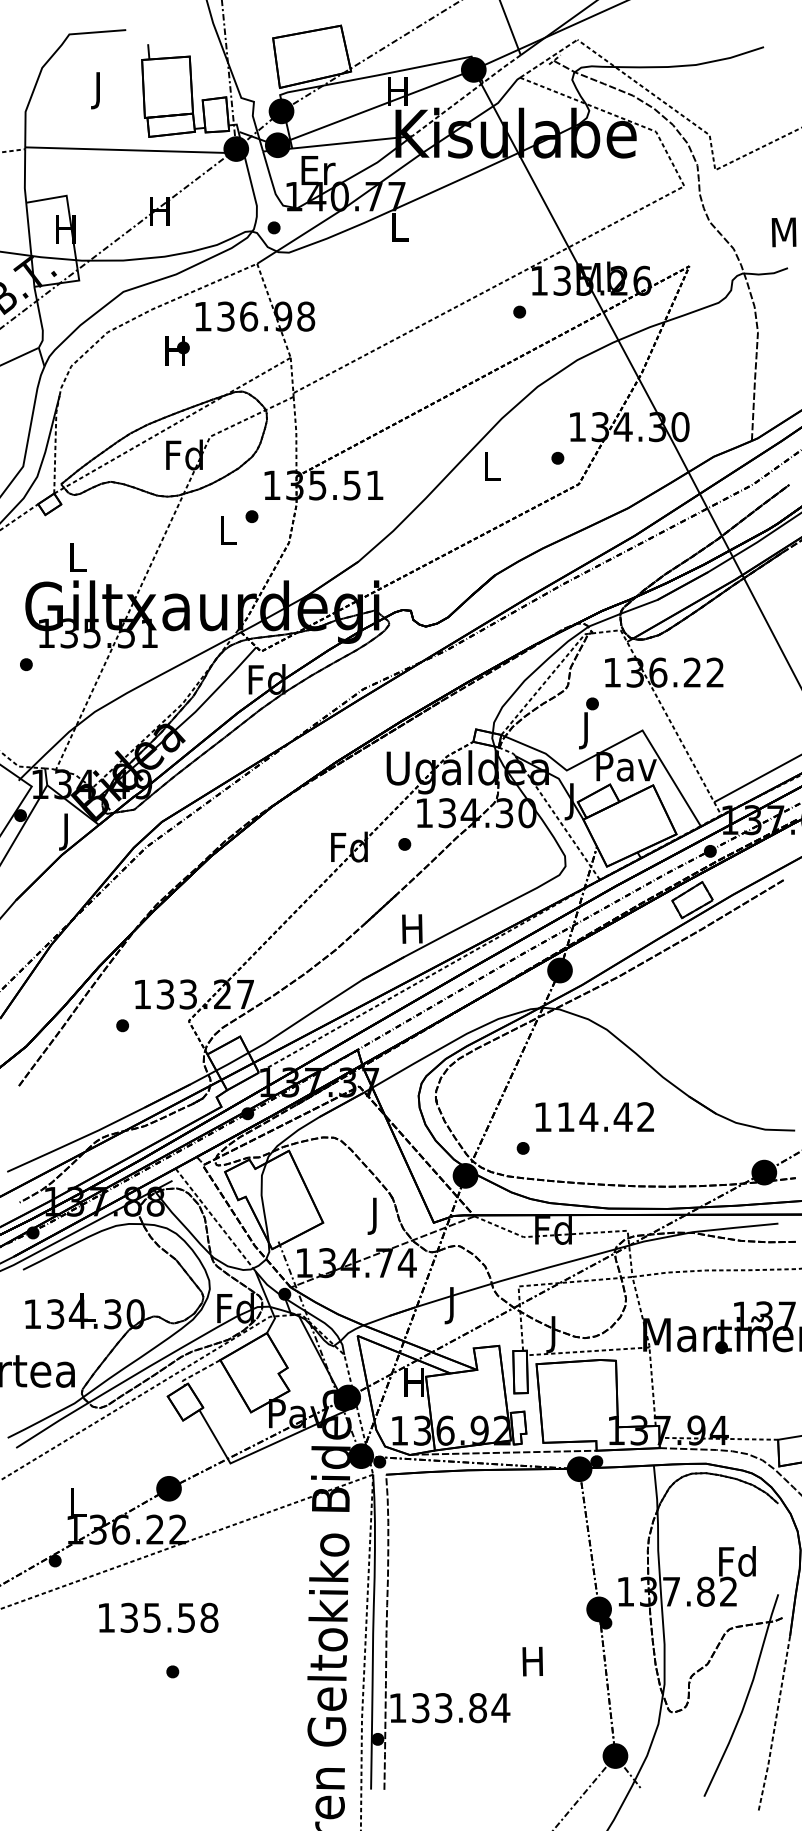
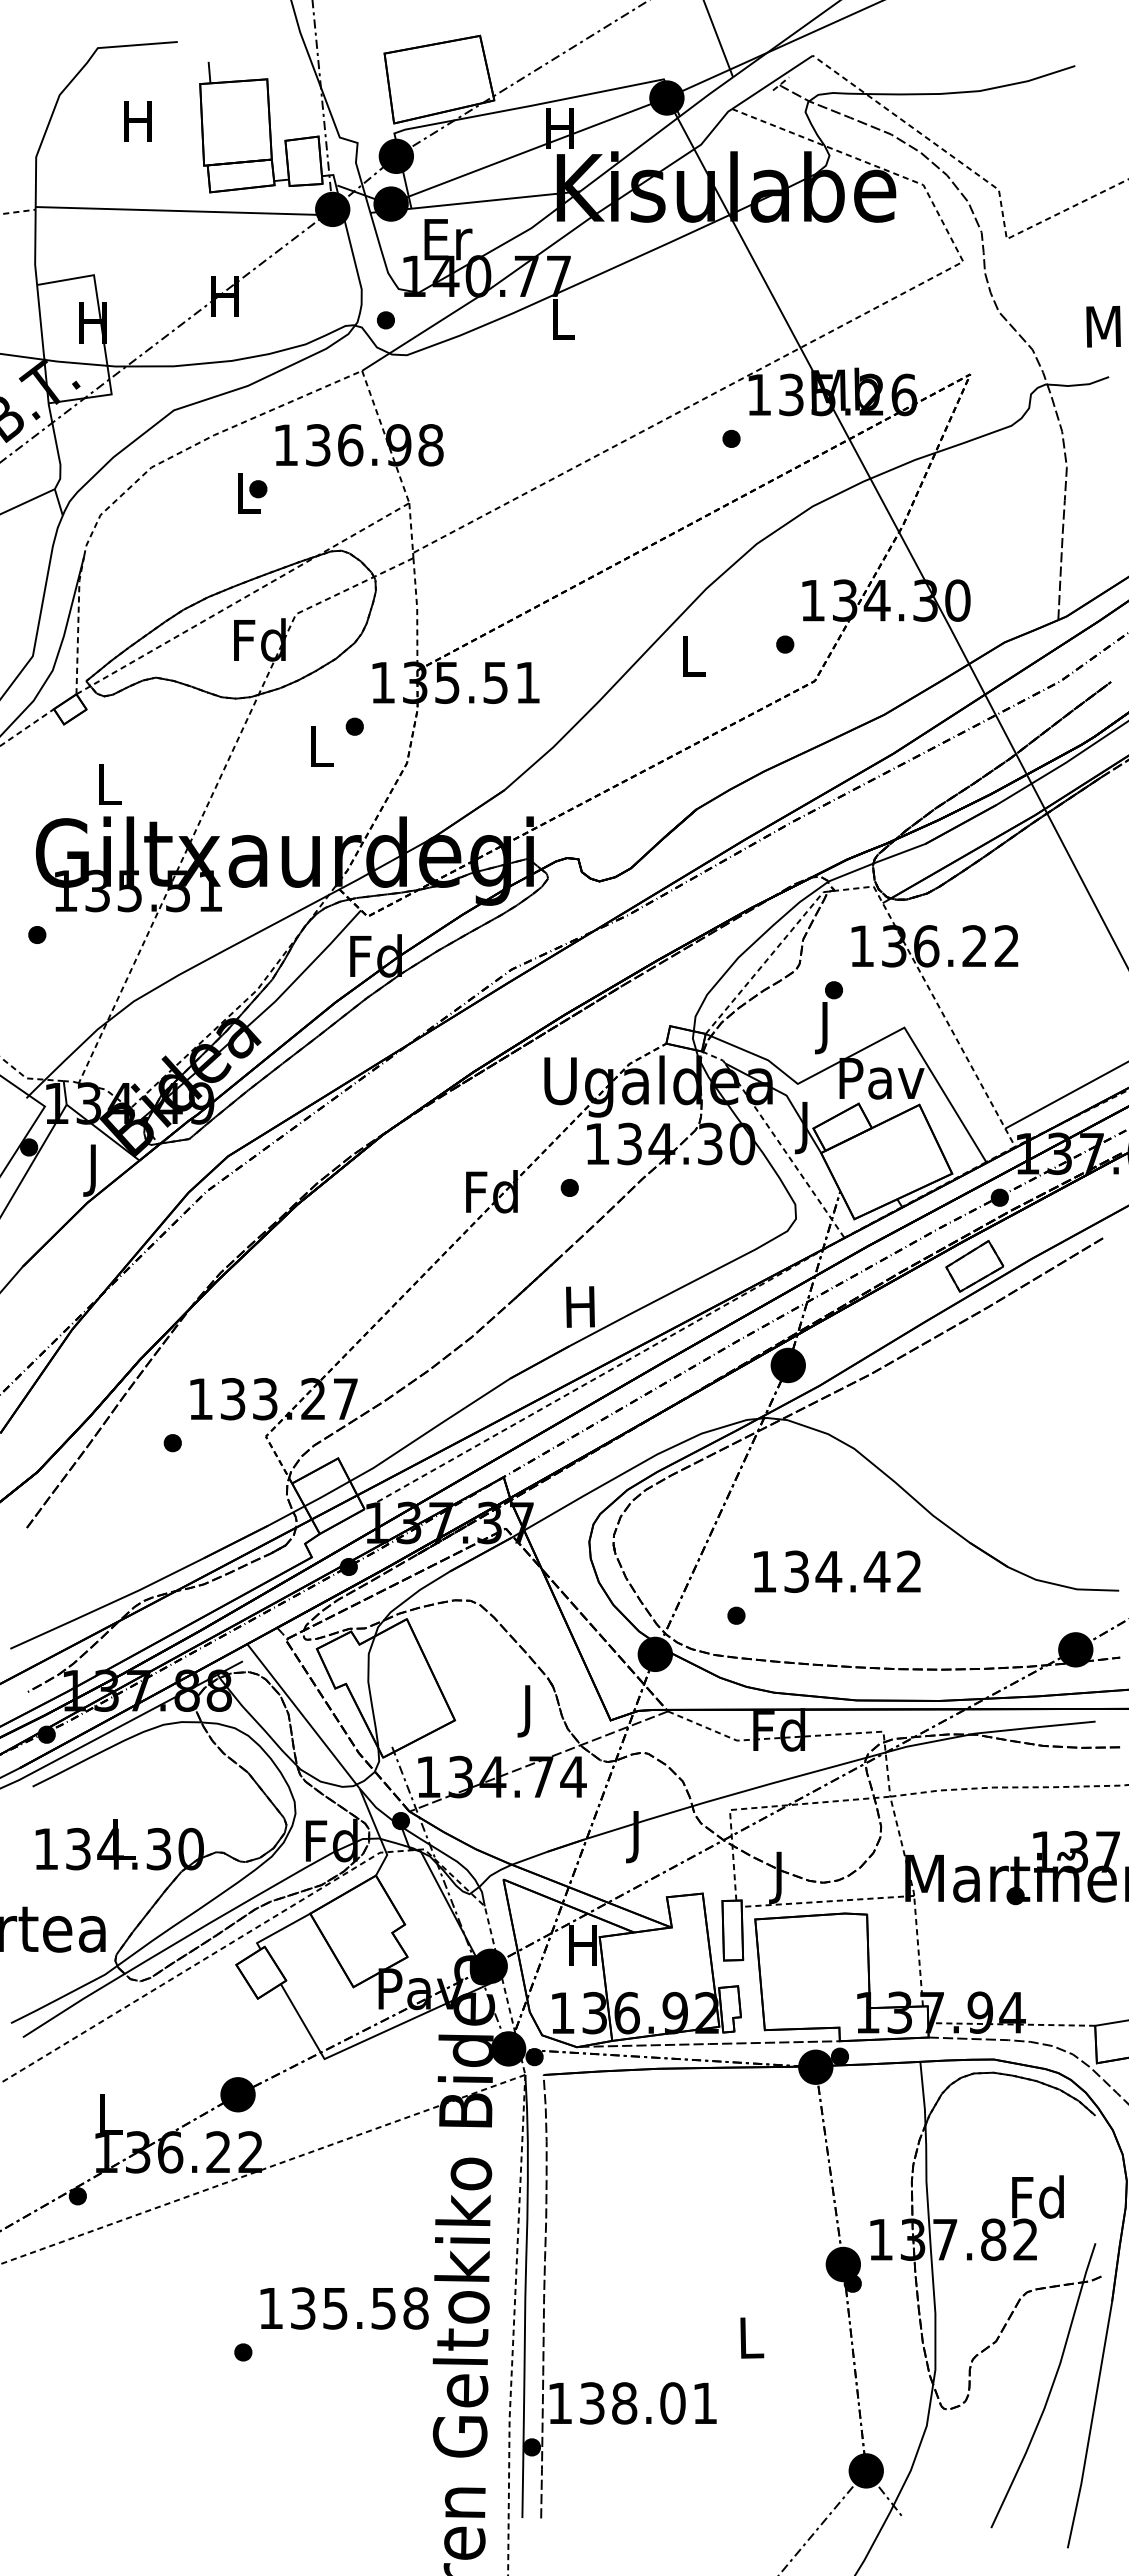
line: (548, 58) -> (772, 82), dashed -> solid
text: (97, 90) -> (137, 127), J -> H
line: (466, 95) -> (656, 133), dashed -> solid
text: (175, 350) -> (246, 493), H -> L
text: (565, 1116) -> (796, 1571), 114.42 -> 134.42
line: (215, 1219) -> (303, 1716), dashed -> solid
line: (198, 1372) -> (279, 1930), dashed -> solid
text: (158, 1617) -> (344, 2308), moved
text: (532, 1661) -> (749, 2337), H -> L
text: (472, 1708) -> (665, 2403), 133.84 -> 138.01
line: (775, 1724) -> (1091, 2426), dashed -> solid

